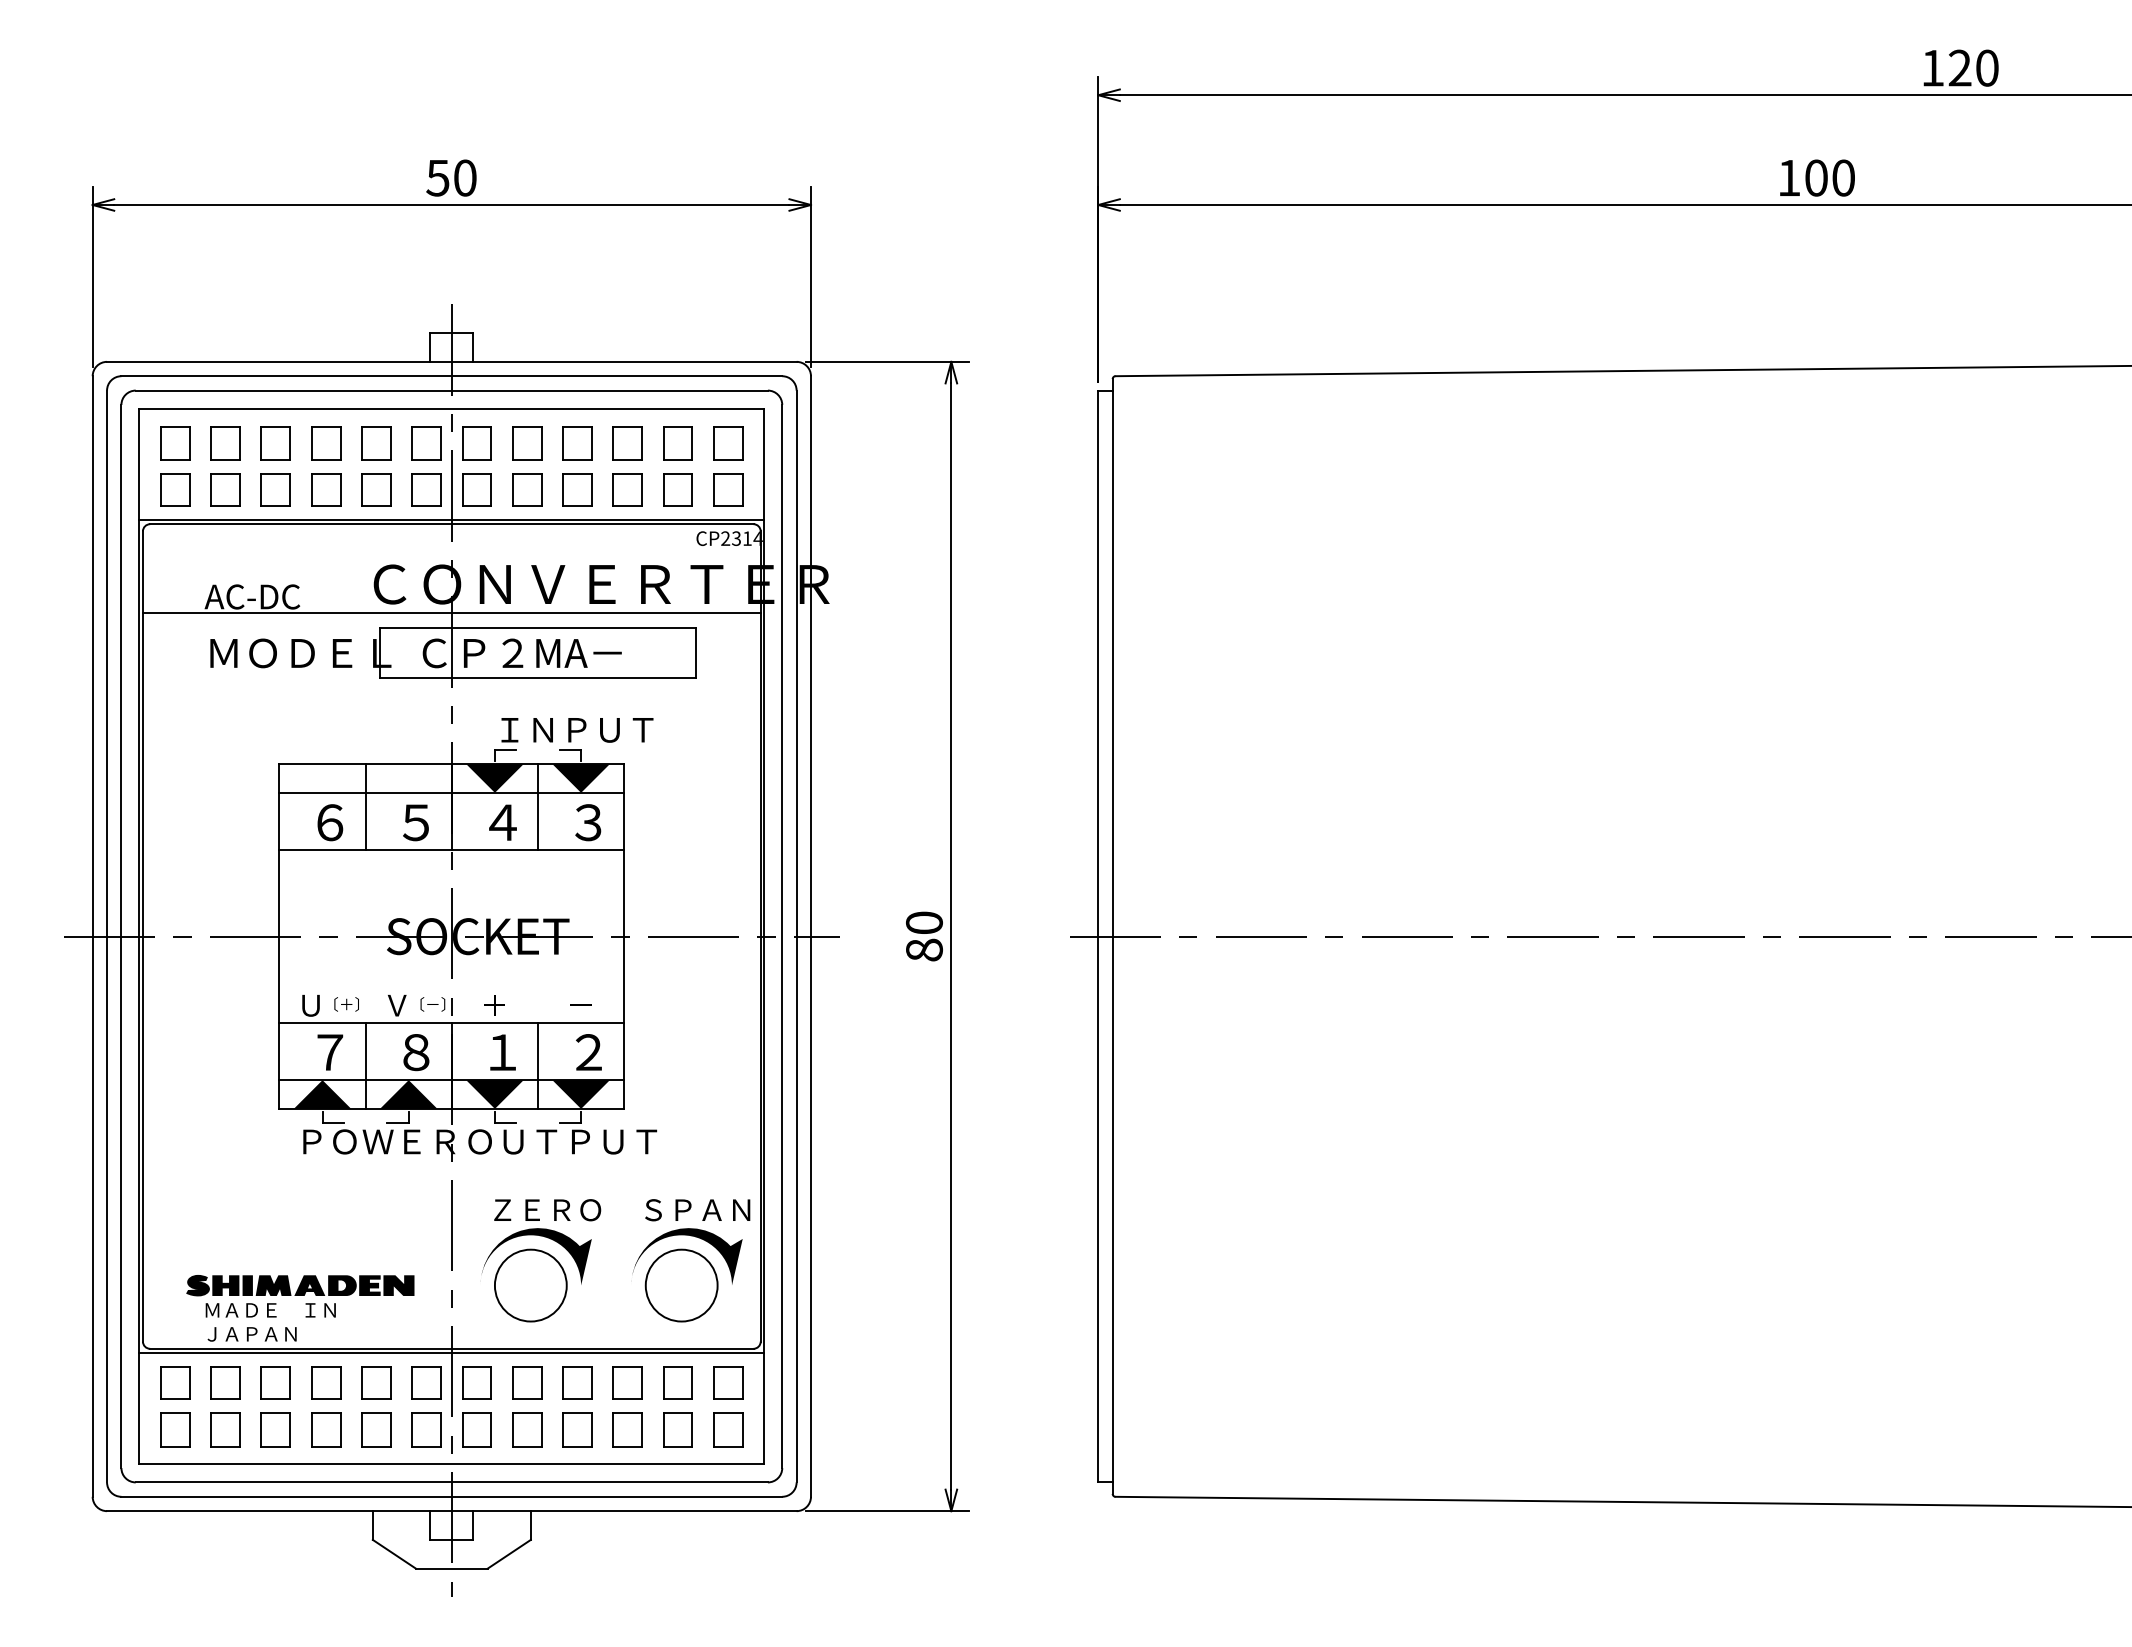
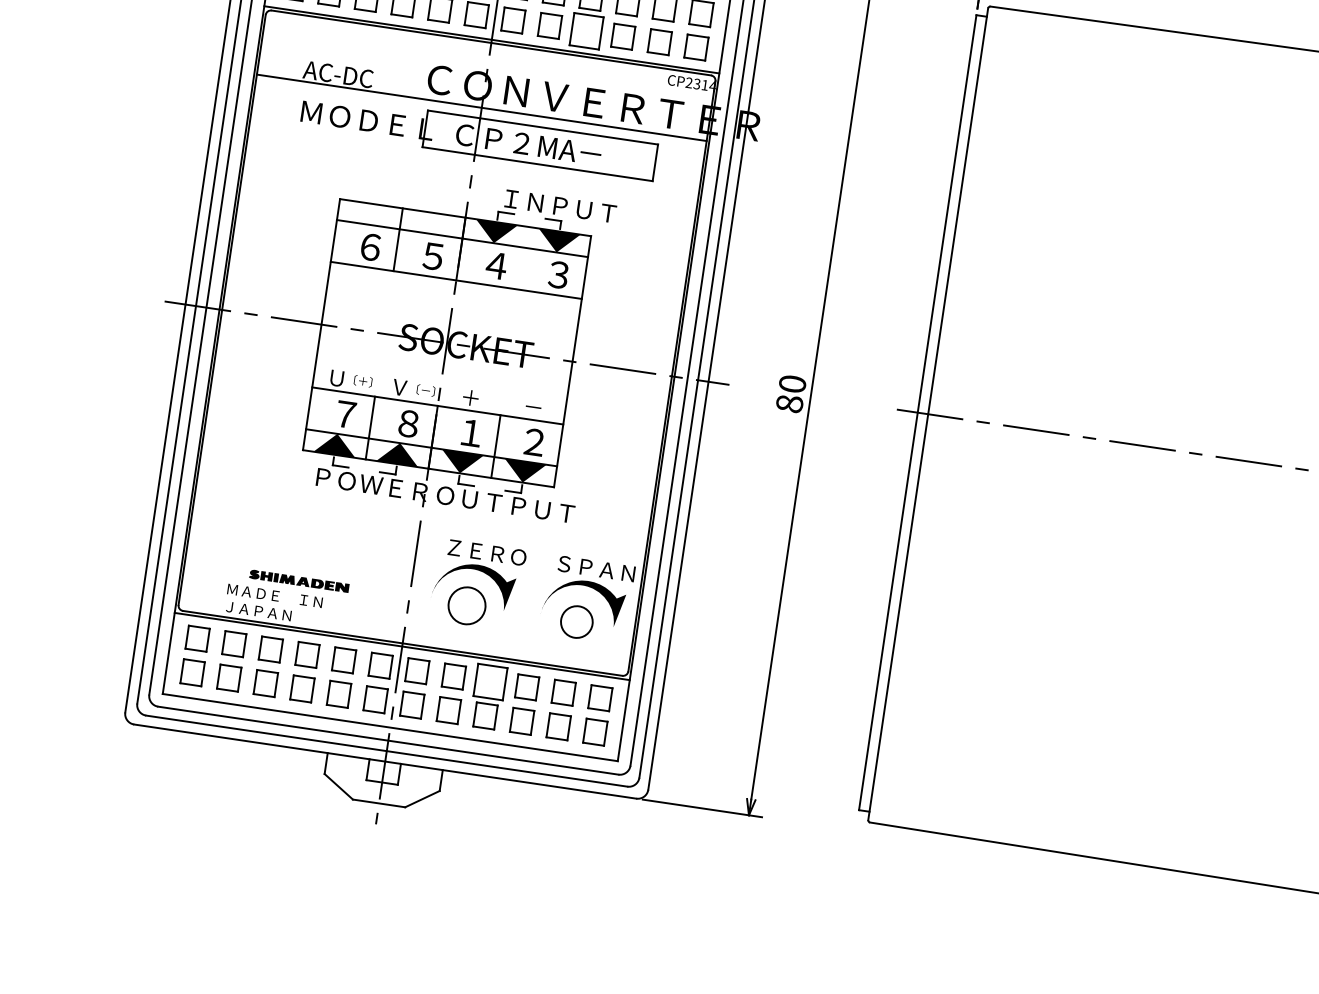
part: (577, 489) -> (586, 31), size x1.4
line: (538, 807) -> (524, 258), removed
part: (300, 1285) -> (299, 581), size x0.6
circle: (530, 1285) -> (466, 605), size x0.7
circle: (681, 1285) -> (576, 621), size x0.6
part: (577, 1382) -> (490, 681), size x1.4

